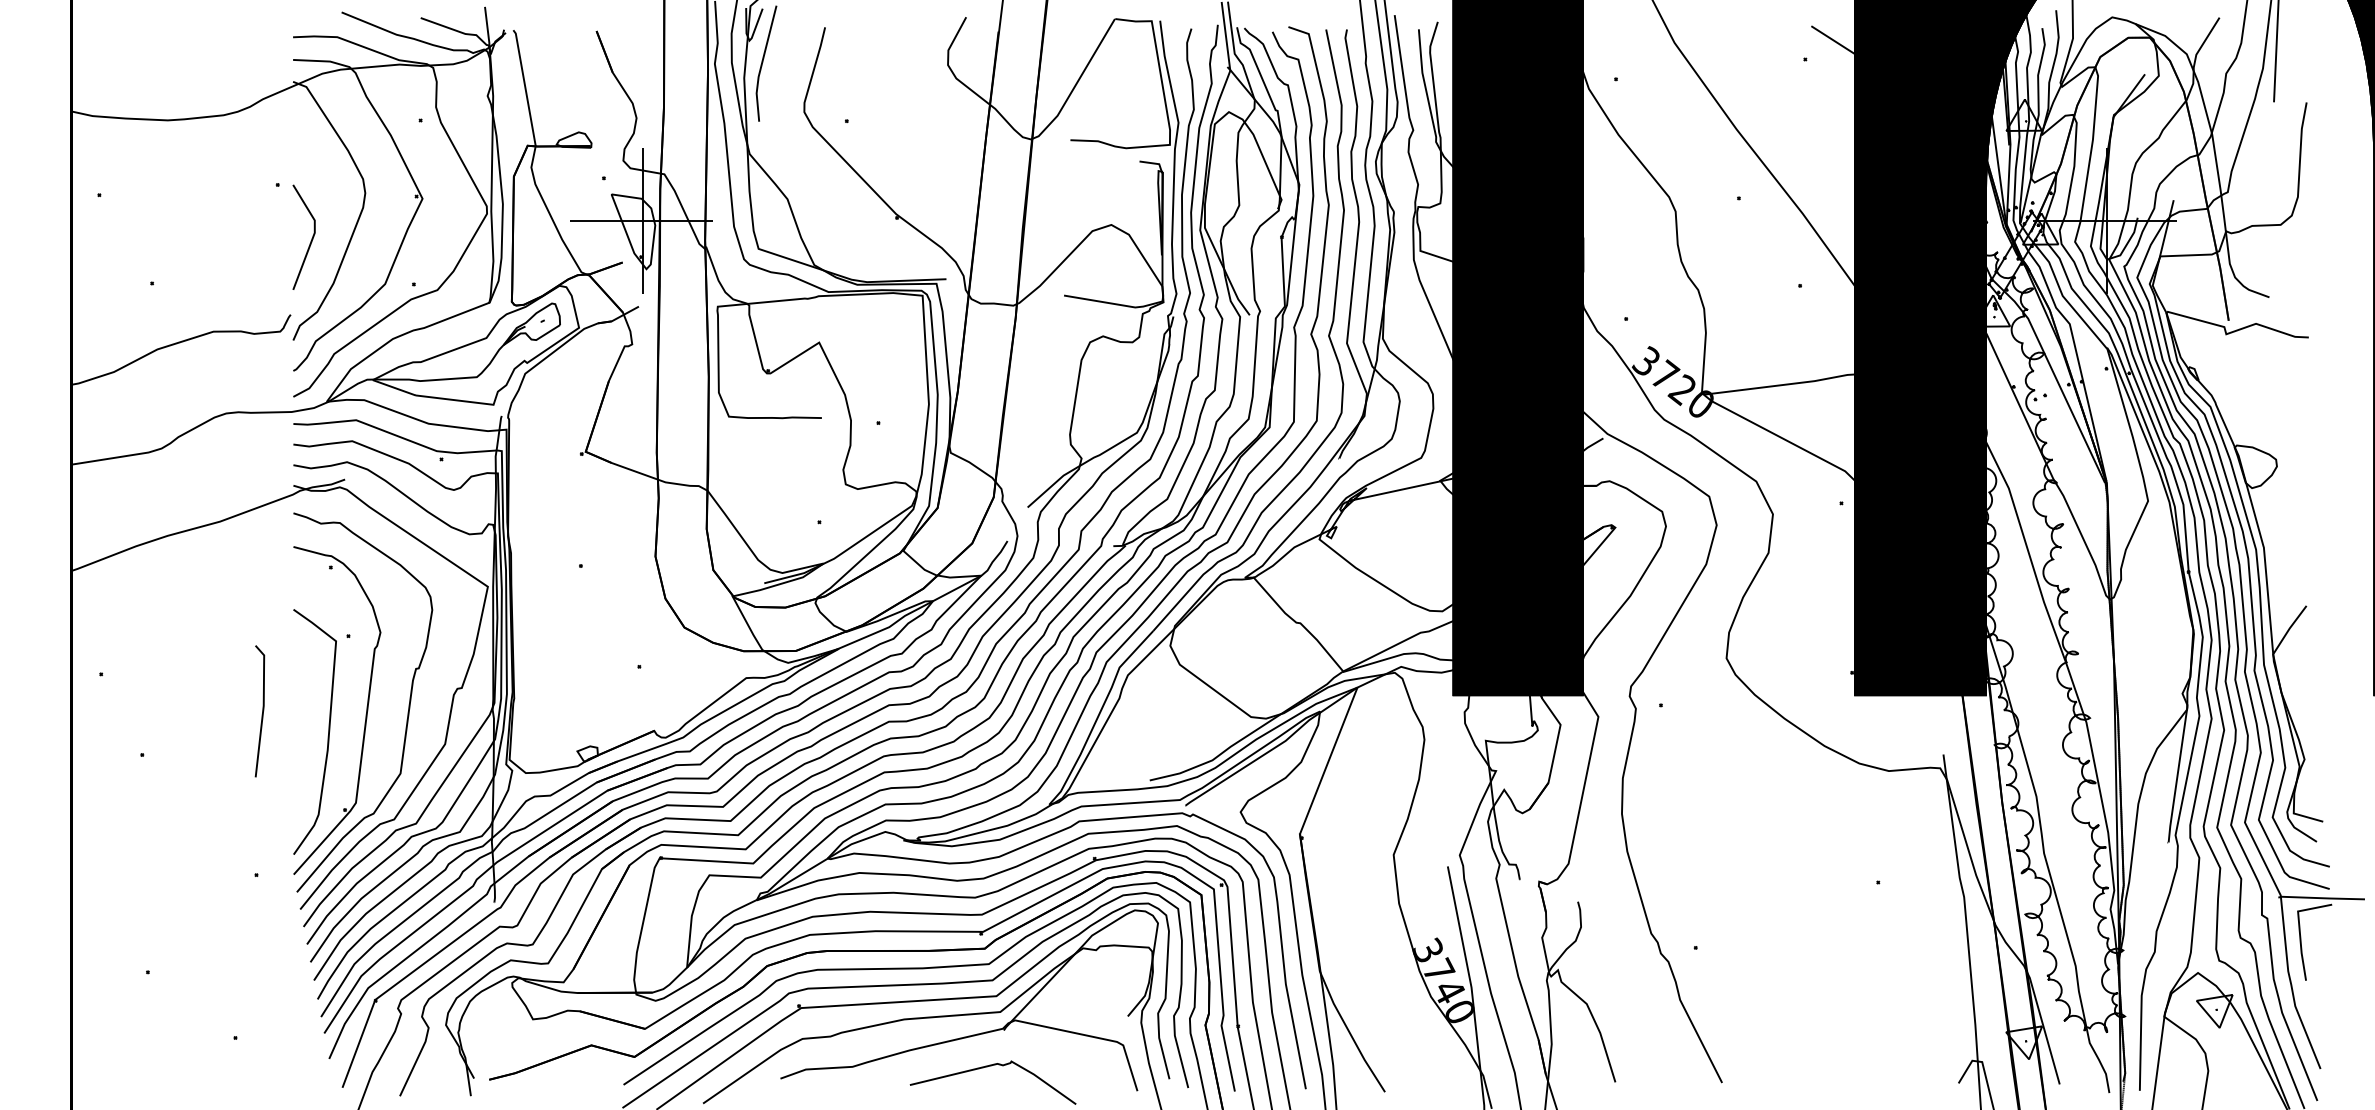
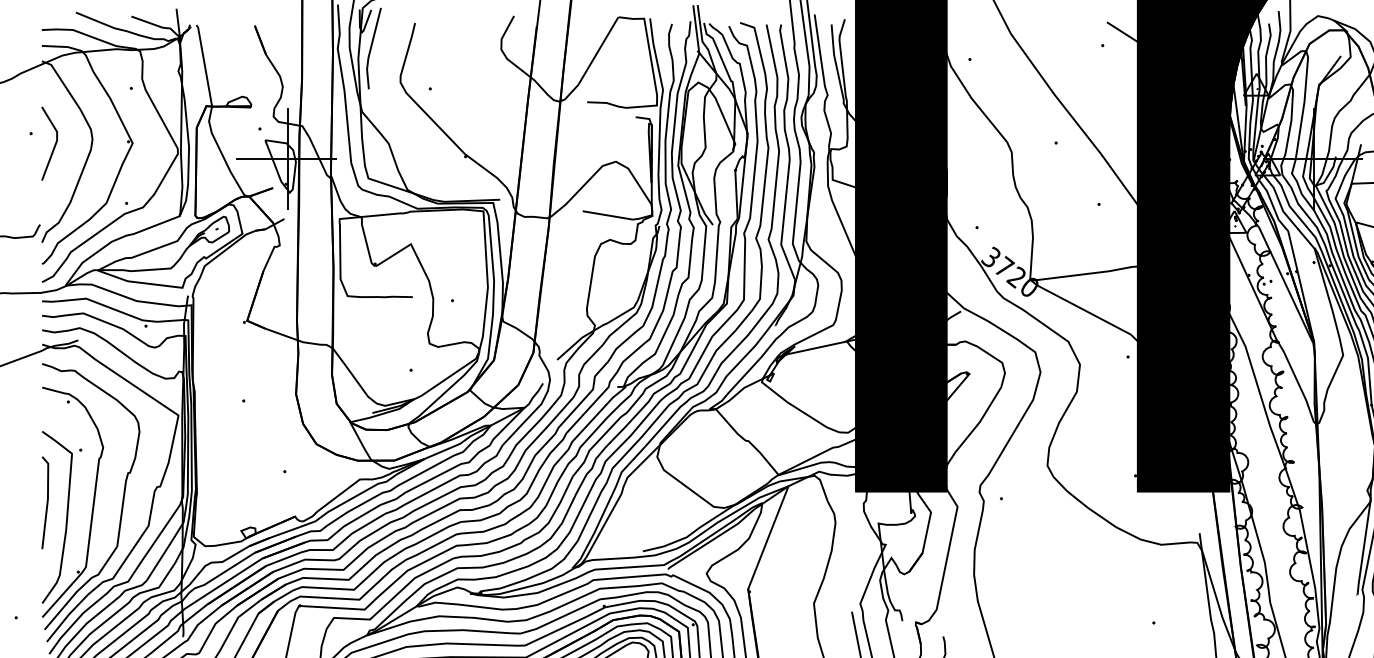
line: (311, 238) -> (54, 144), moved
line: (262, 711) -> (47, 503), moved

